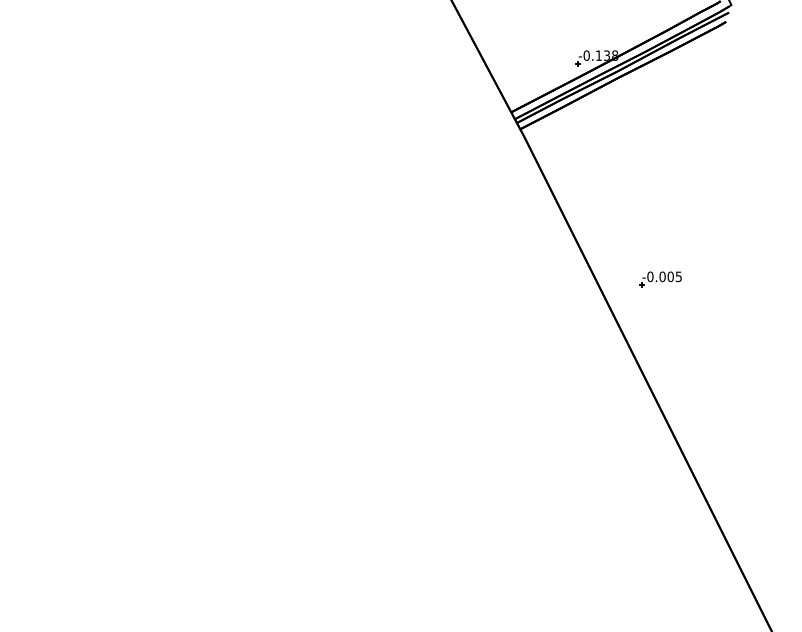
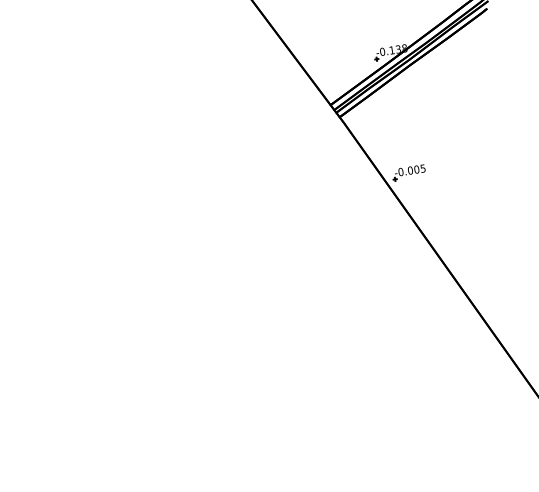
part: (660, 279) -> (409, 172), moved

